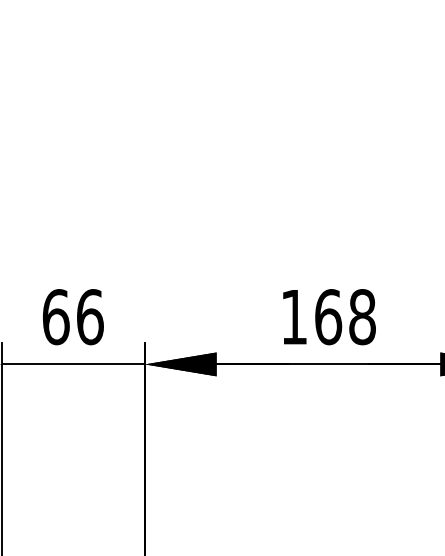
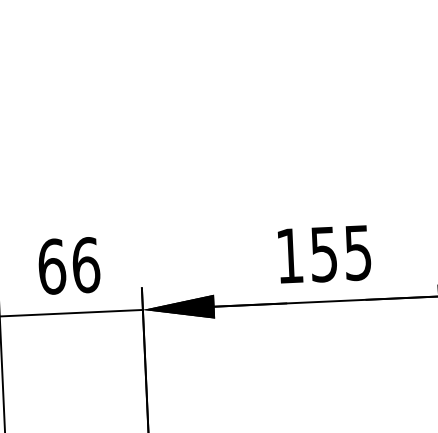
text: (345, 317) -> (341, 253), 168 -> 155

